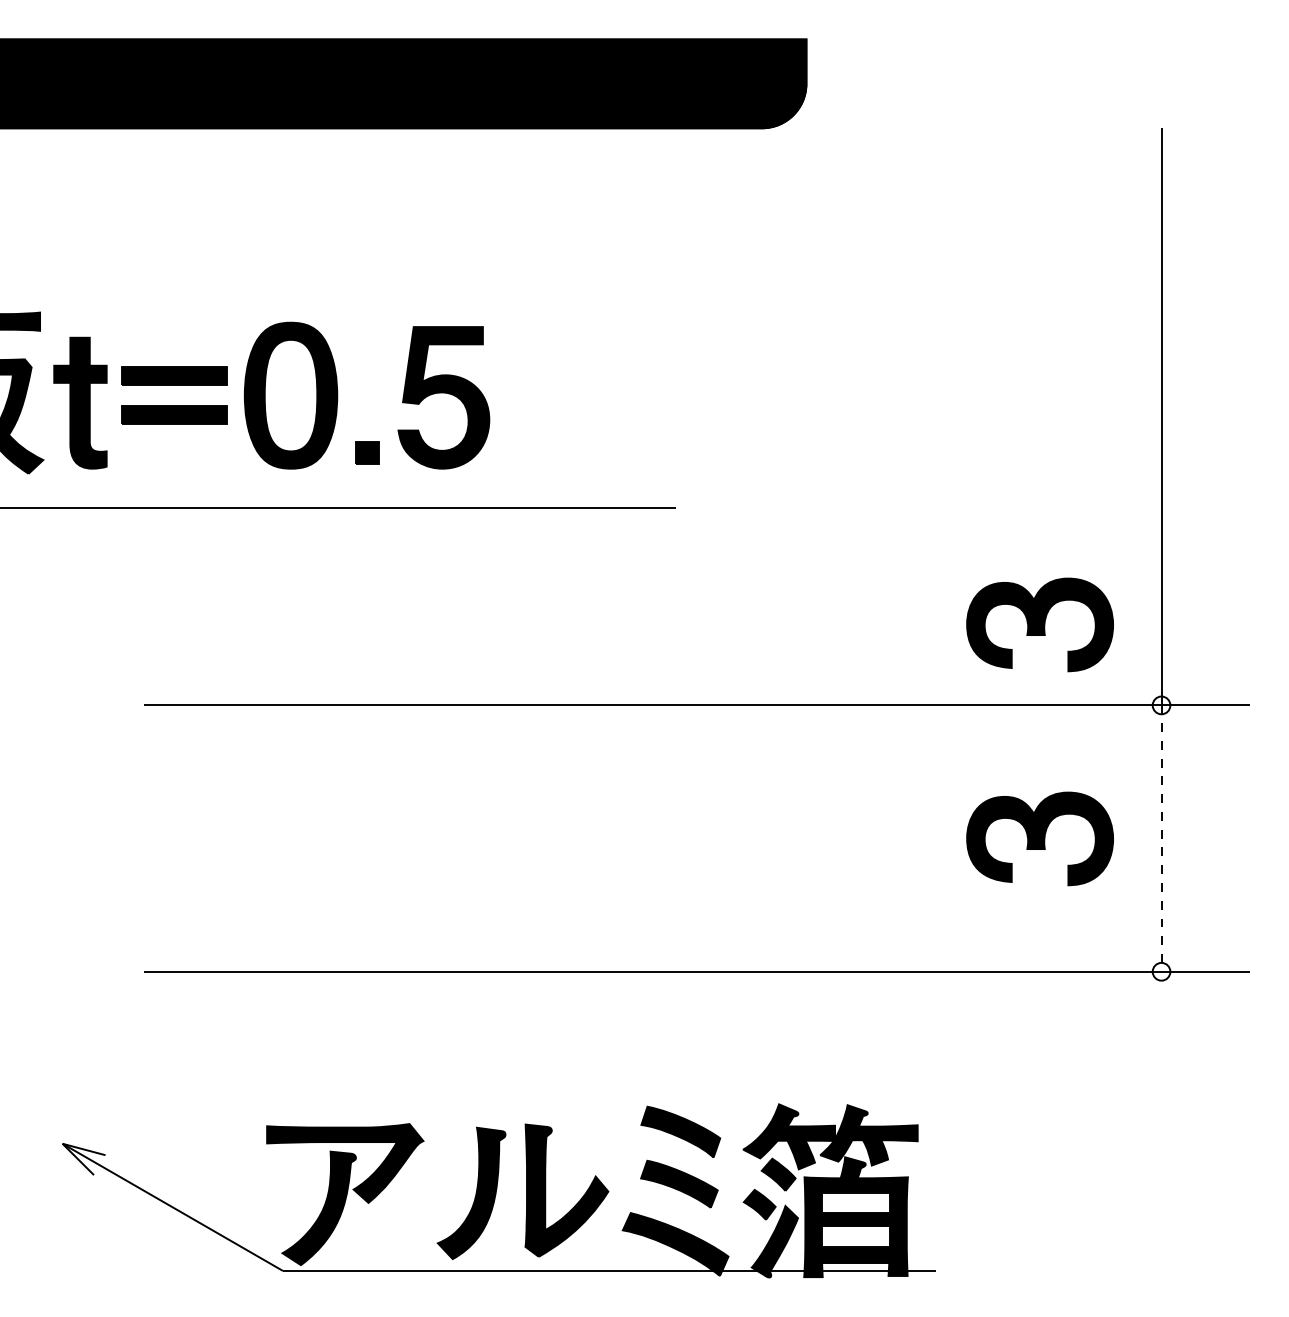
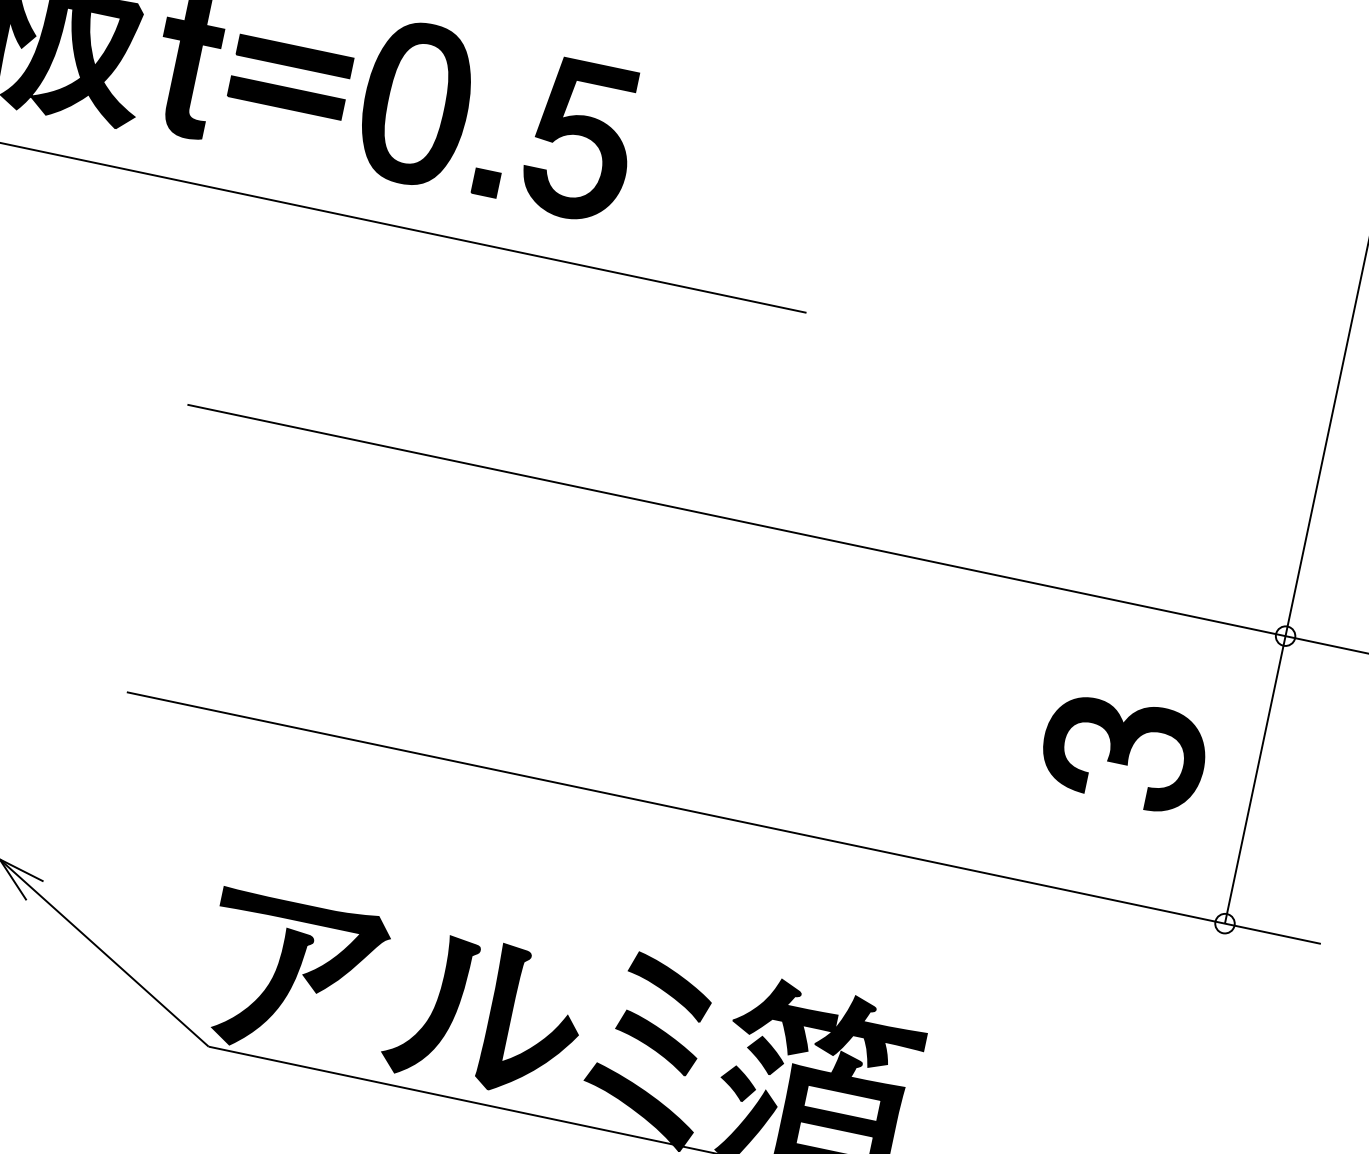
part: (1039, 624) -> (1172, 521), removed
line: (1161, 839) -> (1255, 780), dashed -> solid

